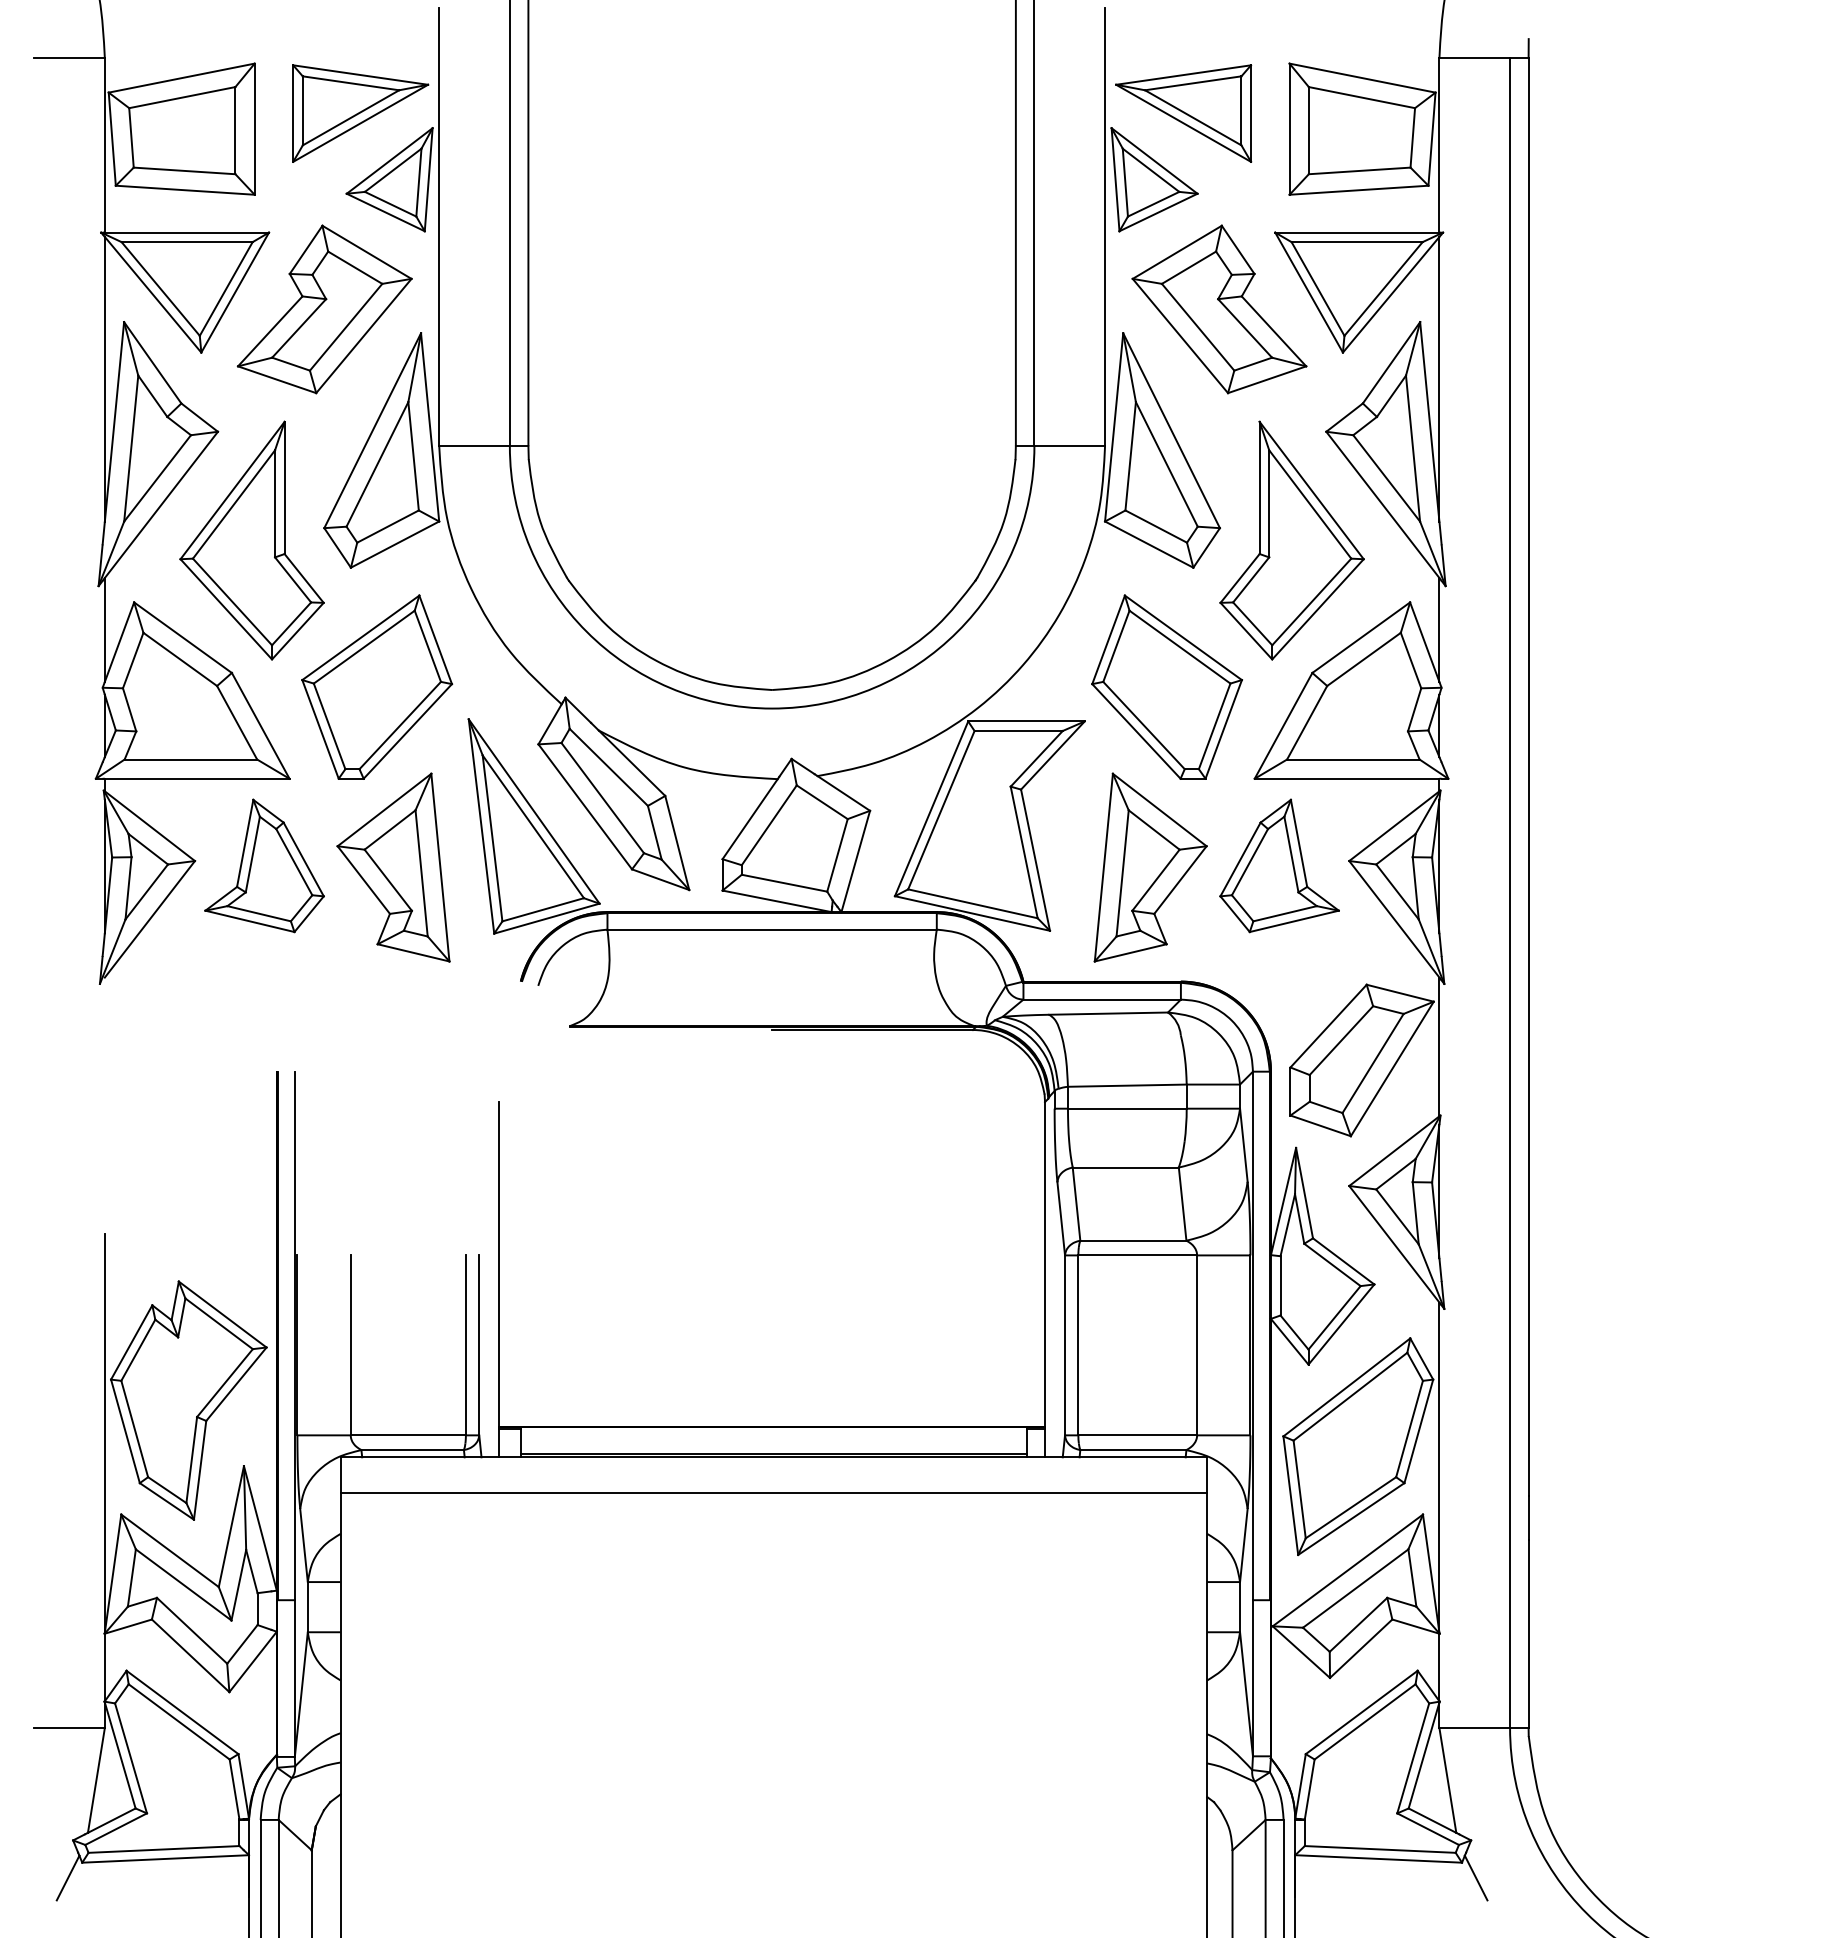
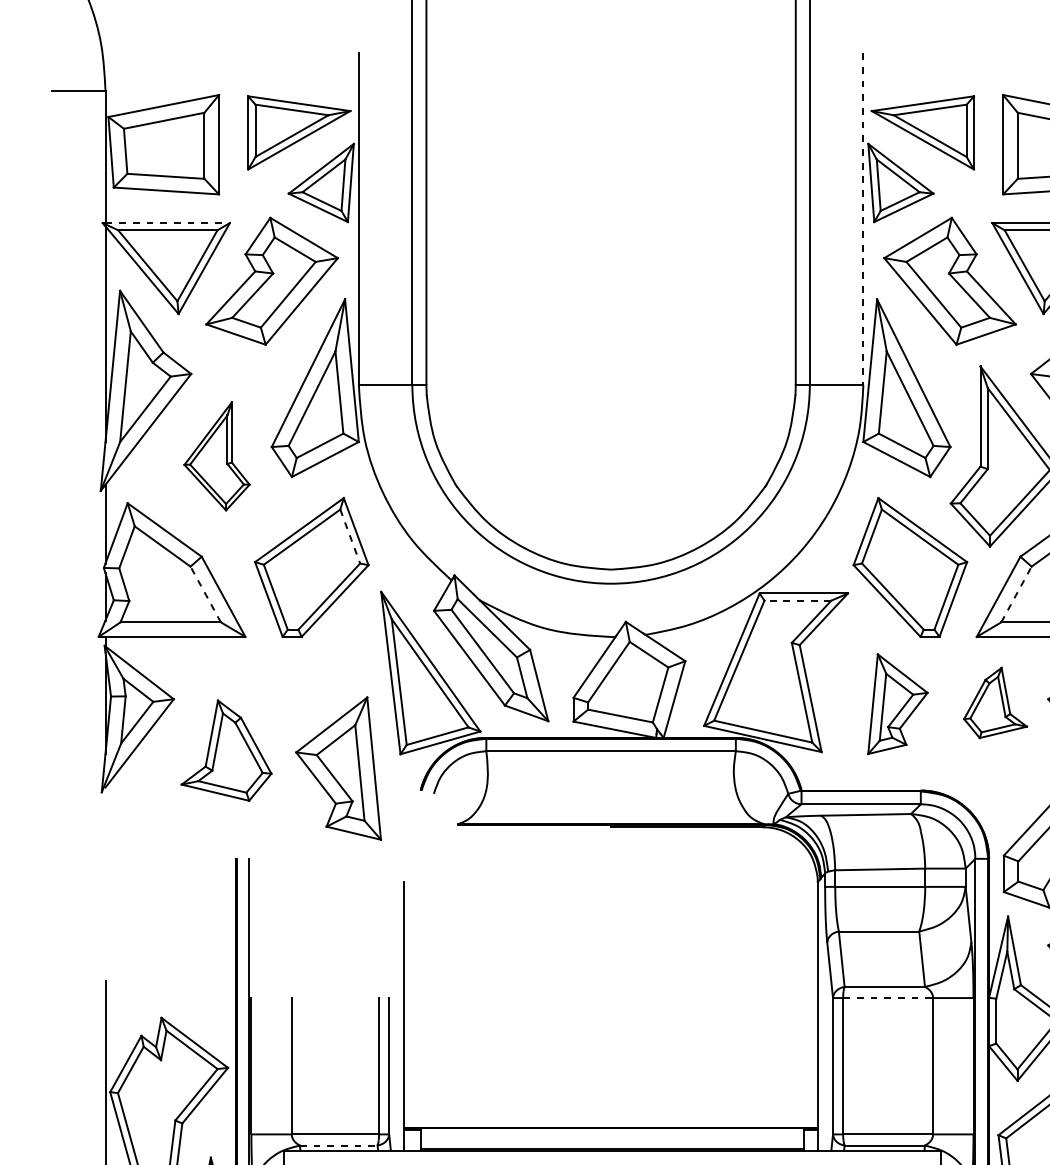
line: (1105, 227) -> (863, 219), solid -> dashed
line: (187, 232) -> (168, 223), solid -> dashed
part: (251, 540) -> (216, 456), size x0.6
line: (427, 646) -> (349, 536), solid -> dashed
line: (237, 722) -> (206, 594), solid -> dashed
line: (1307, 722) -> (1016, 594), solid -> dashed
line: (1018, 731) -> (797, 601), solid -> dashed
part: (264, 865) -> (226, 750), moved
part: (1279, 865) -> (995, 702), size x0.7
part: (393, 867) -> (338, 768), moved
part: (1150, 867) -> (897, 704), size x0.7
line: (1138, 1255) -> (888, 998), solid -> dashed
line: (413, 1450) -> (339, 1145), solid -> dashed

